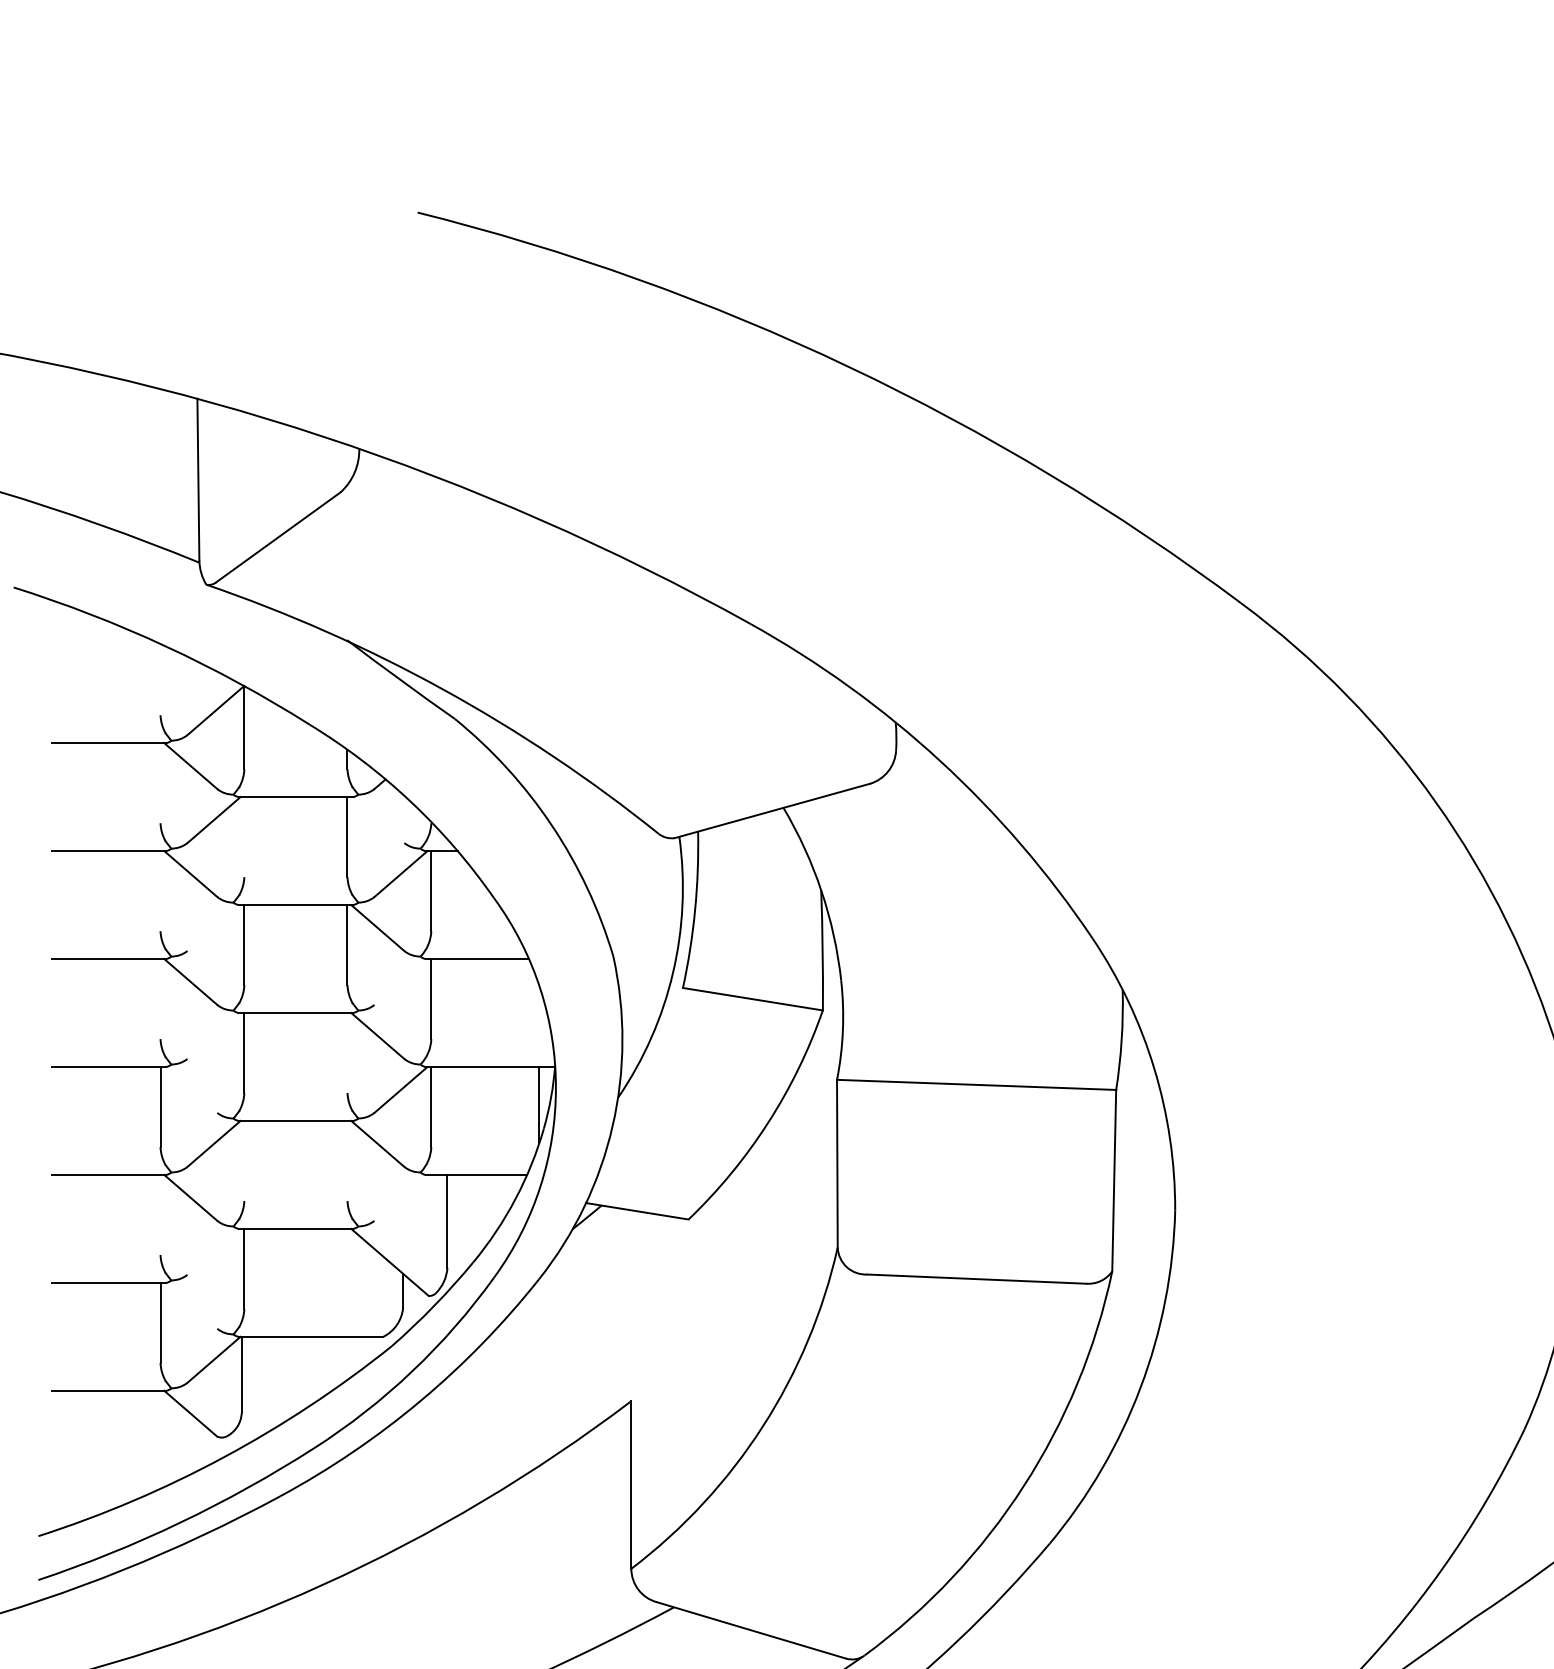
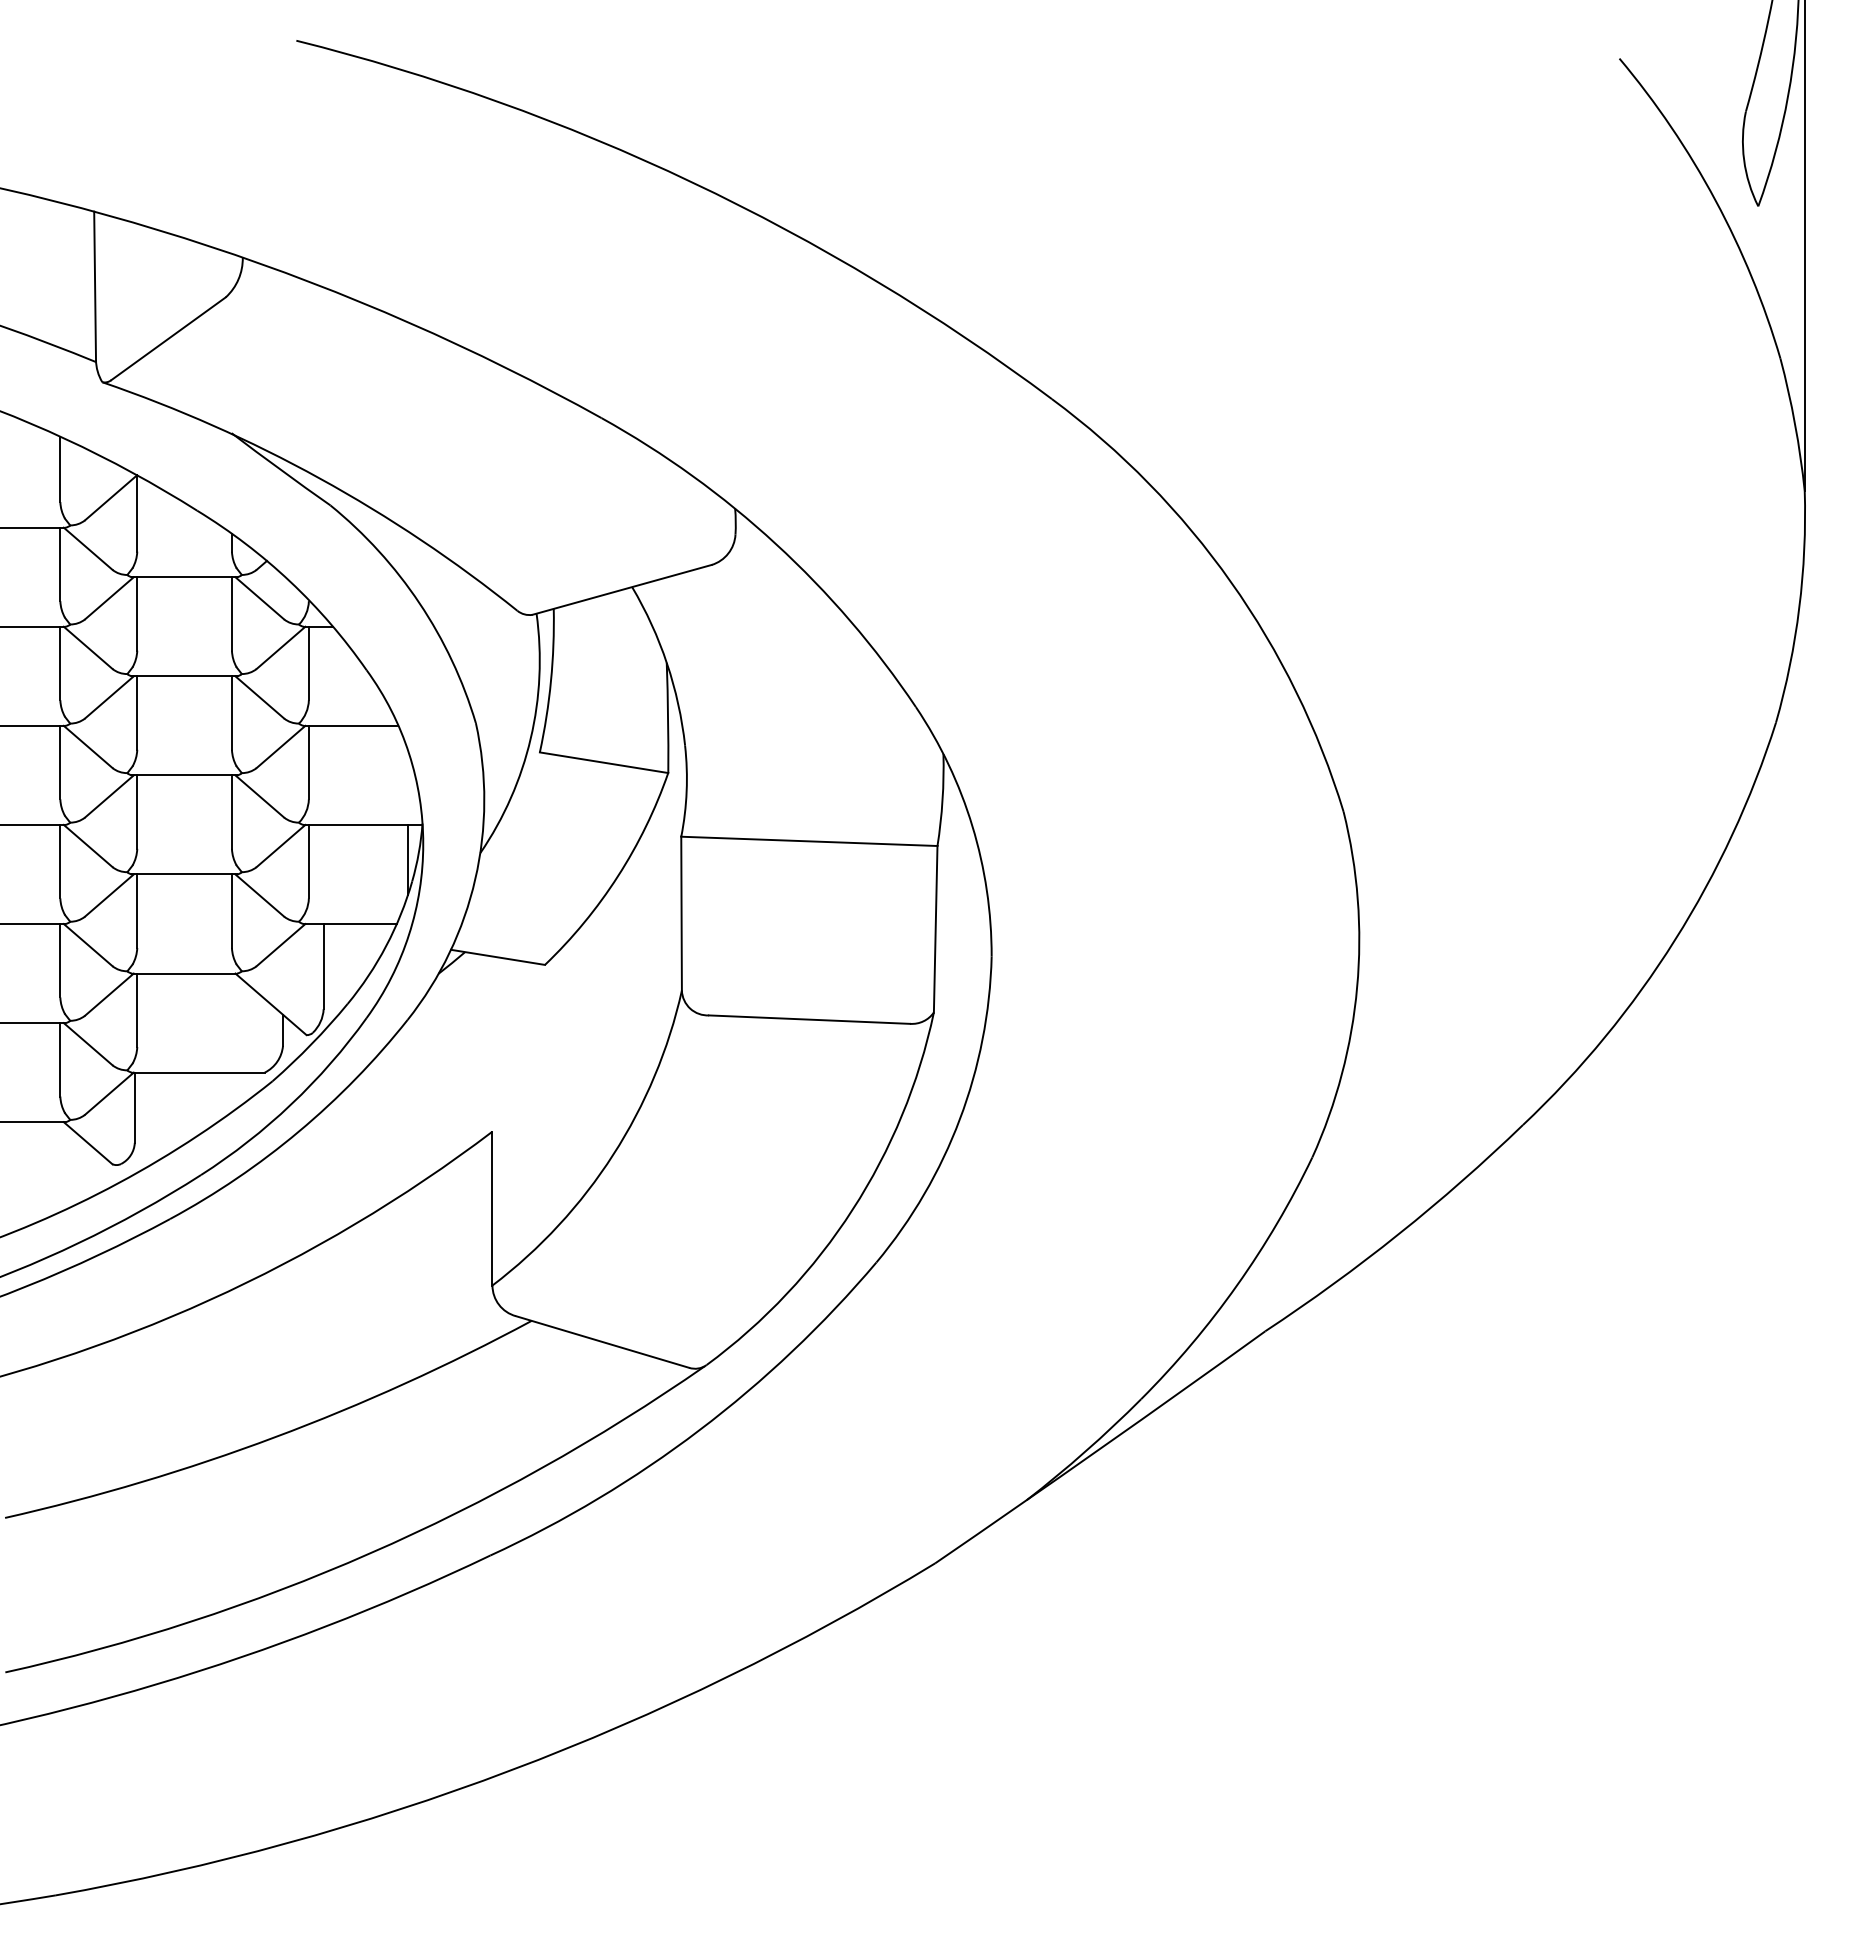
line: (160, 679) -> (60, 469), added
line: (160, 783) -> (60, 564), added
line: (377, 820) -> (259, 598), added
line: (244, 836) -> (137, 613), added
line: (160, 891) -> (60, 663), added
line: (214, 928) -> (109, 697), added
line: (400, 981) -> (280, 746), added
line: (160, 998) -> (60, 762), added
line: (214, 1036) -> (109, 796), added
line: (347, 1052) -> (231, 811), added
line: (190, 1089) -> (87, 845), added
line: (244, 1160) -> (137, 910), added
line: (347, 1160) -> (231, 910), added
line: (400, 1198) -> (280, 945), added
line: (160, 1214) -> (60, 960), added
line: (214, 1251) -> (109, 994), added
line: (190, 1306) -> (87, 1044), added

